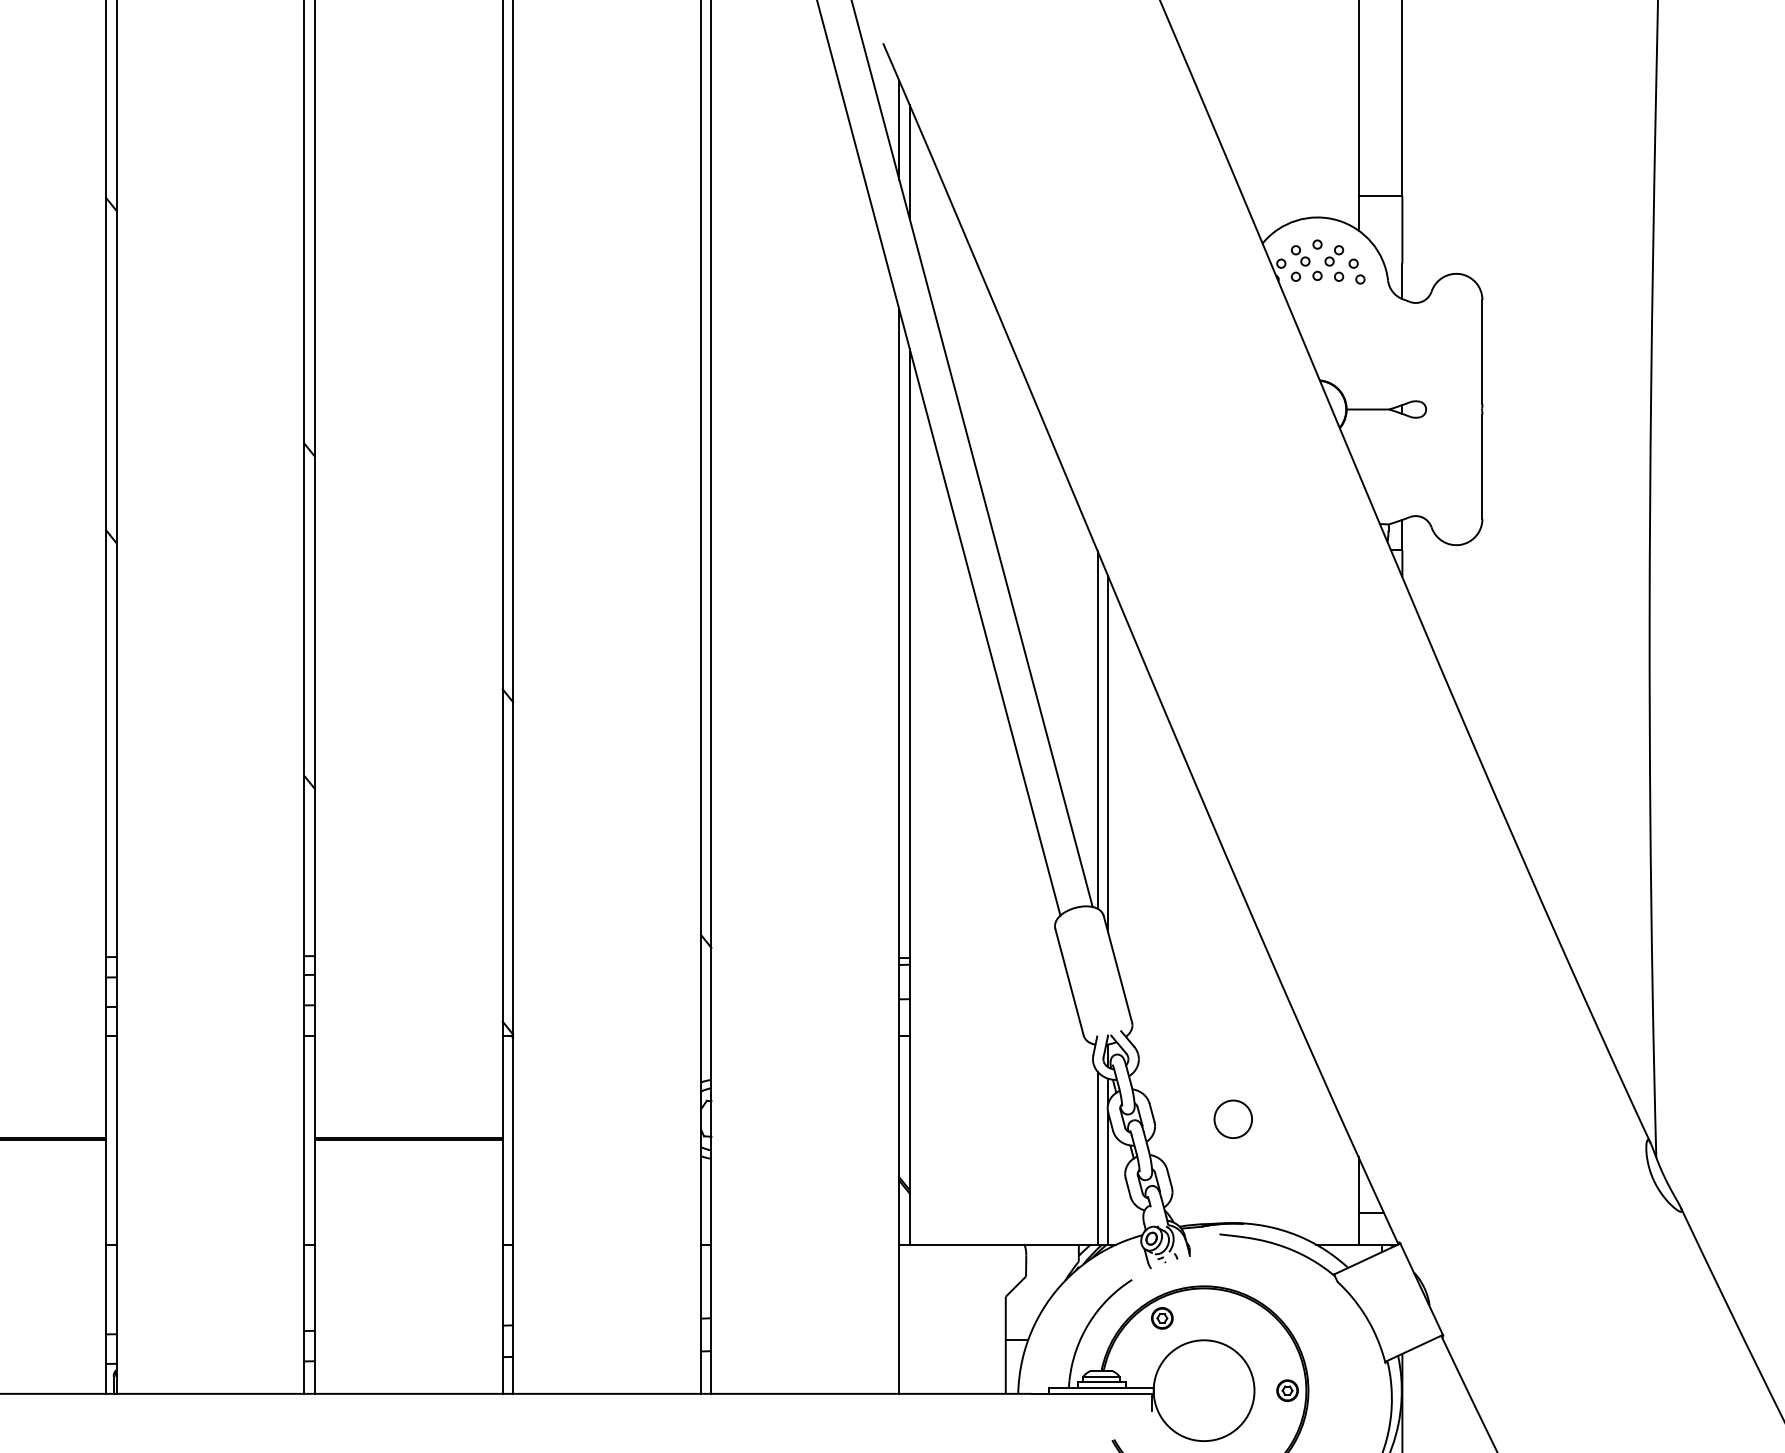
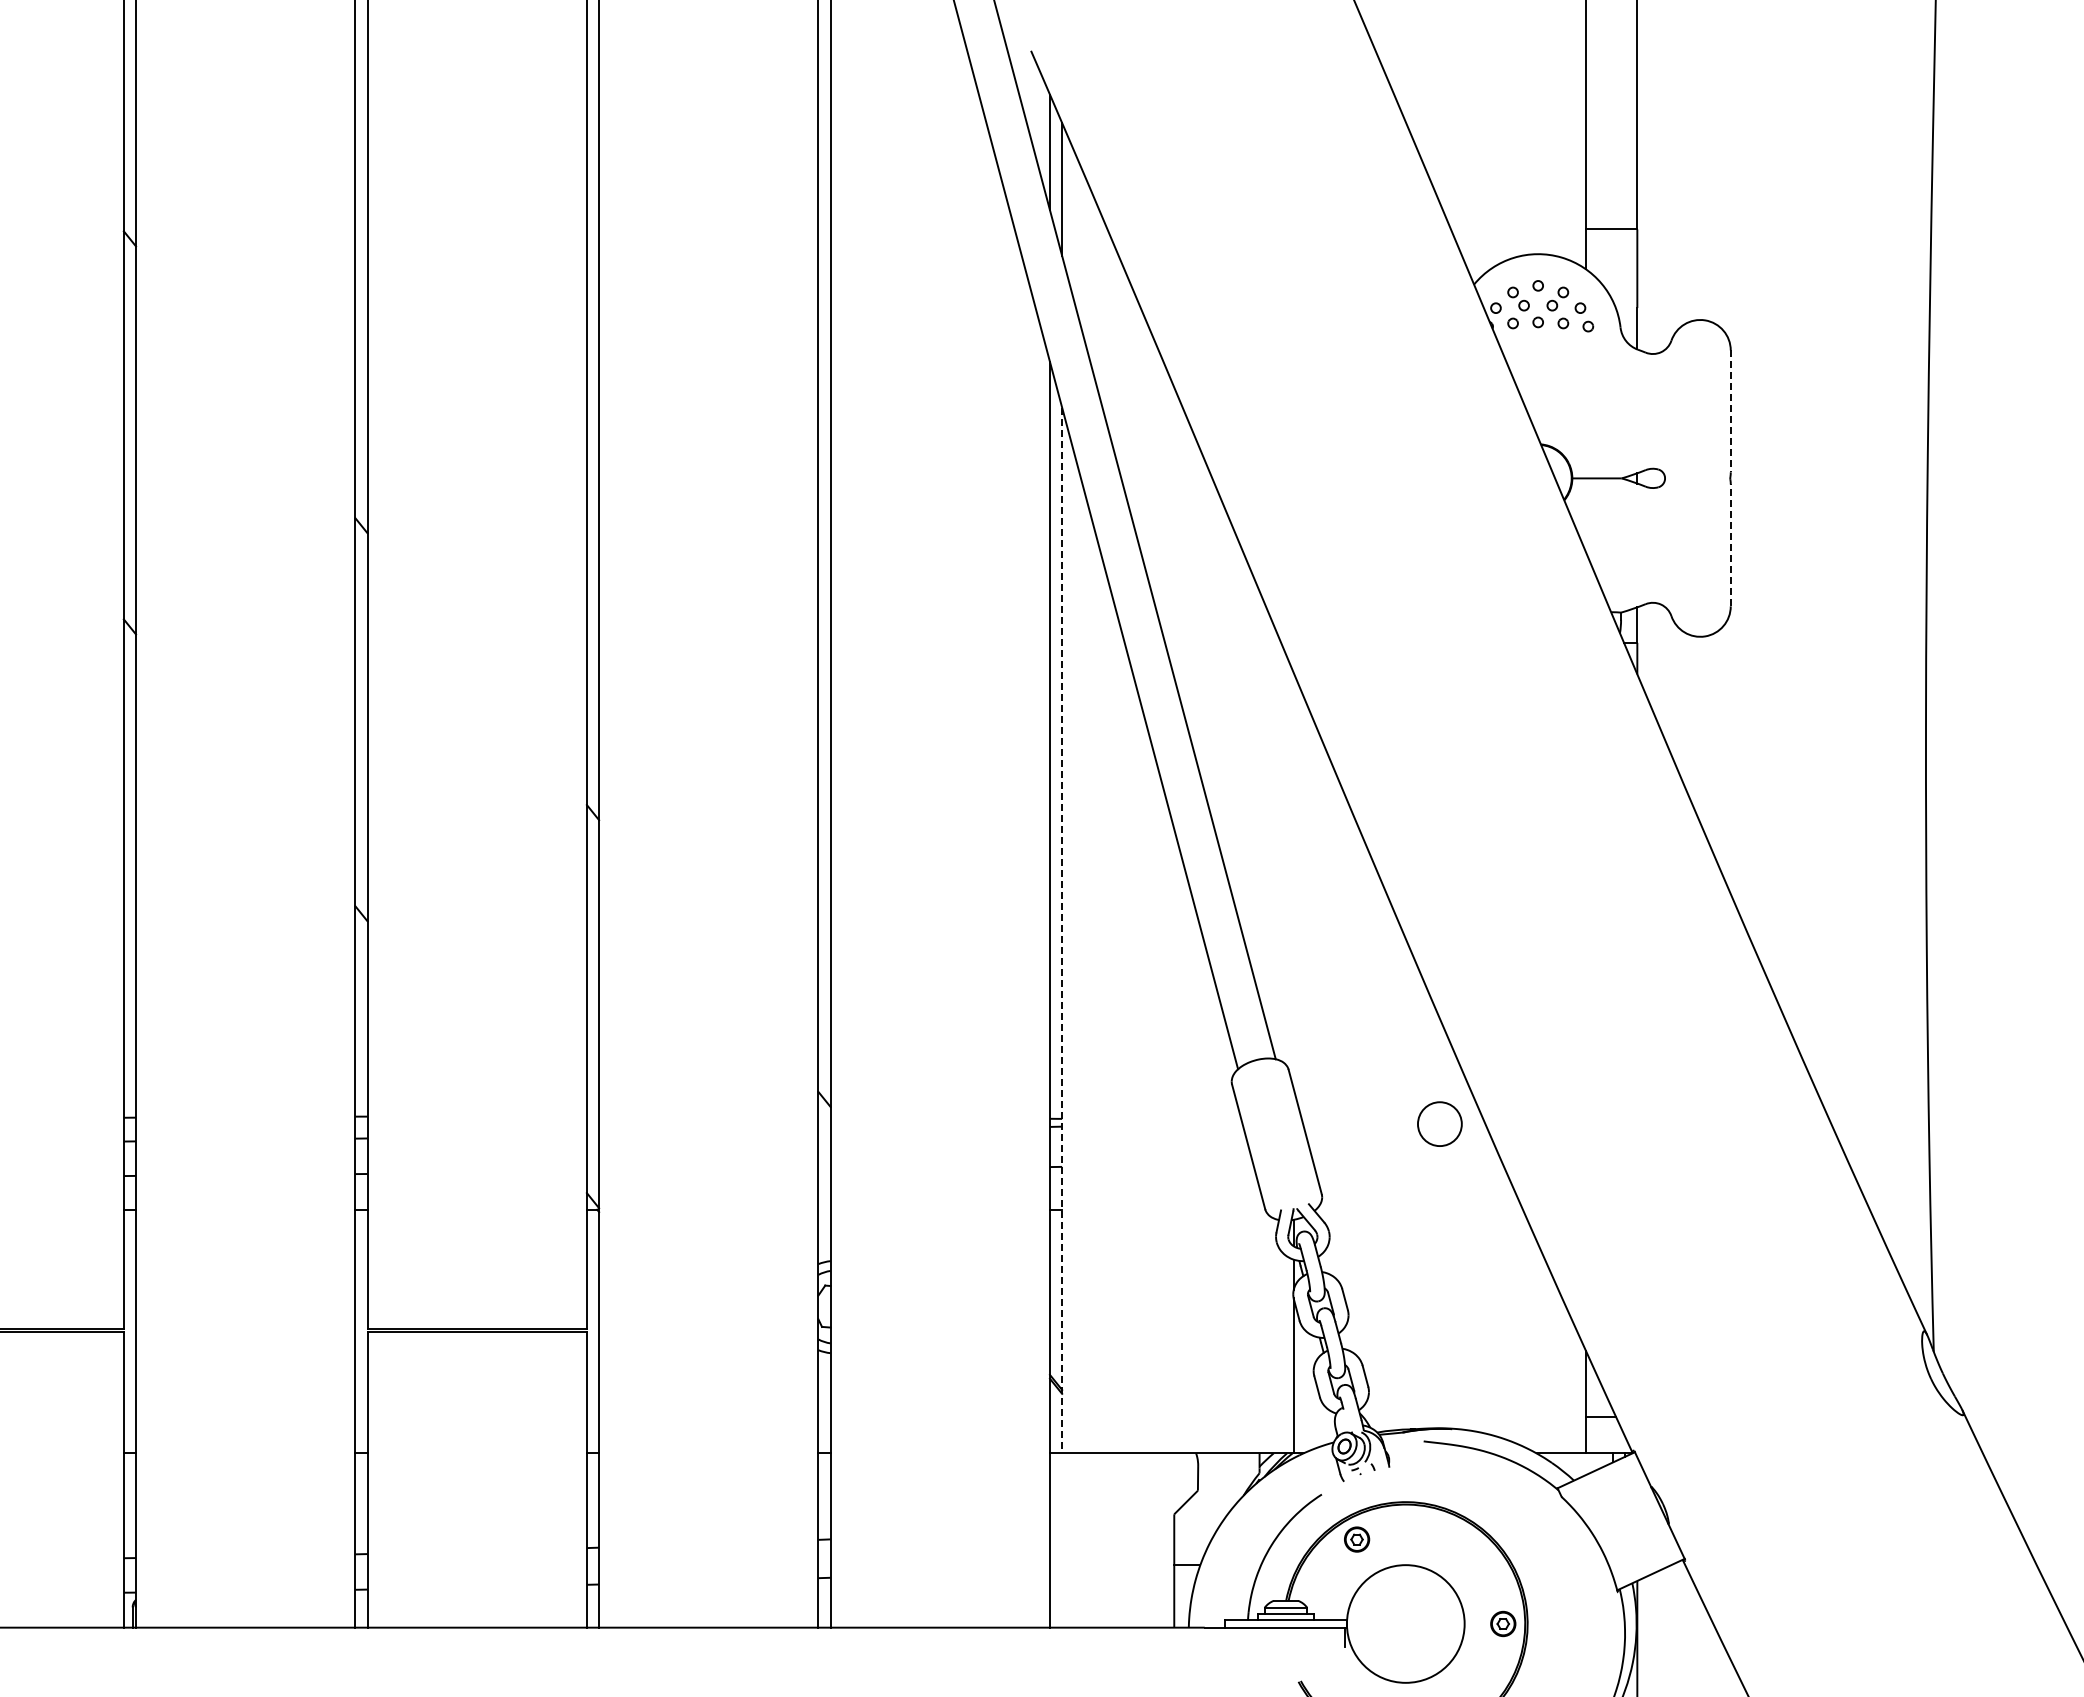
line: (1482, 352) -> (1730, 411), solid -> dashed
line: (1482, 466) -> (1730, 545), solid -> dashed
line: (1097, 729) -> (1281, 852), removed
line: (1107, 753) -> (1293, 880), removed
line: (910, 796) -> (1062, 930), solid -> dashed
circle: (1232, 1118) -> (1439, 1123), moved
line: (1097, 1158) -> (1281, 1352), removed

